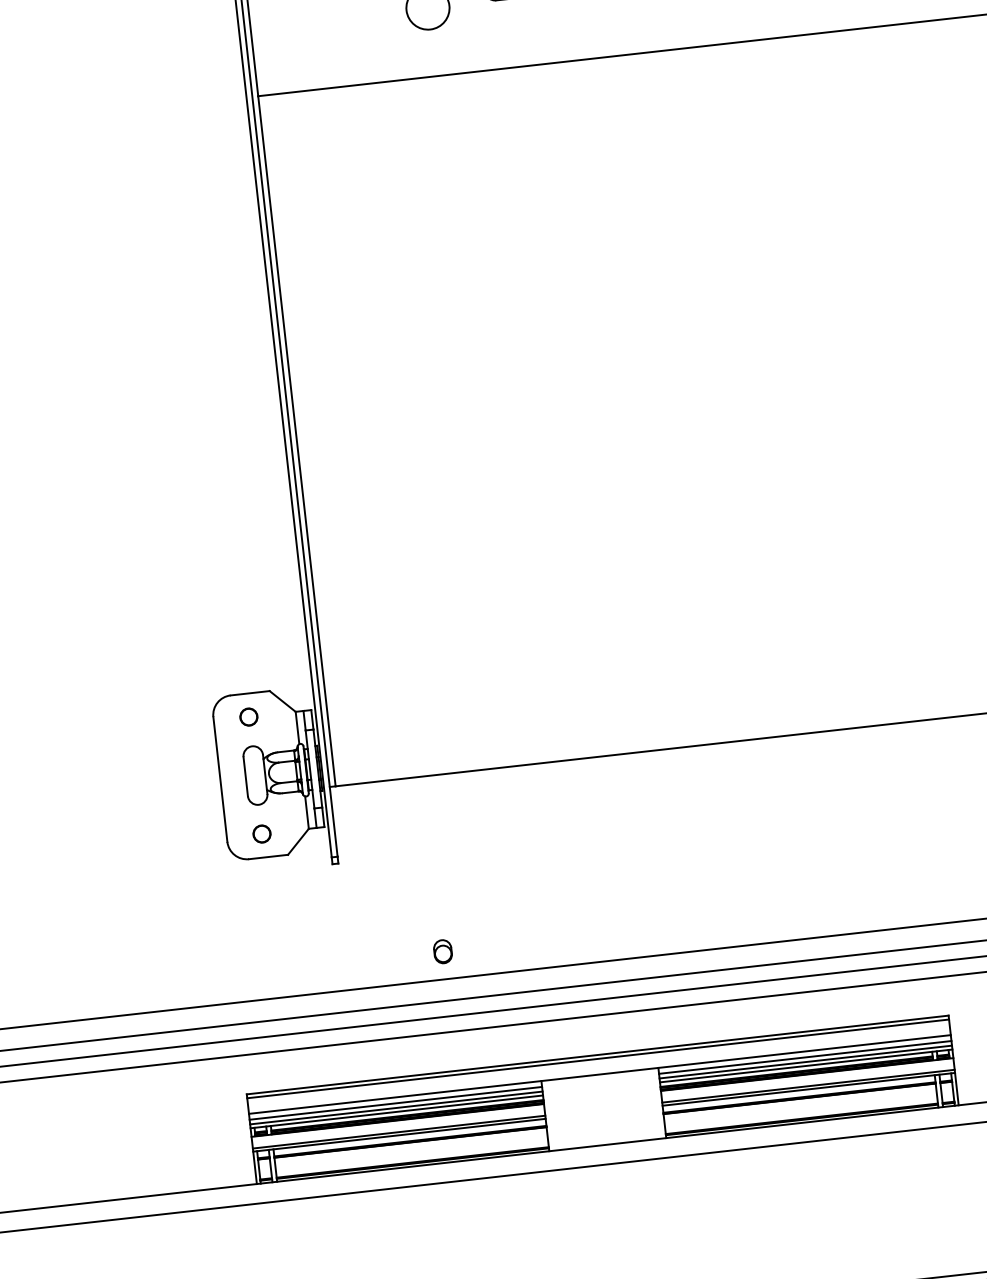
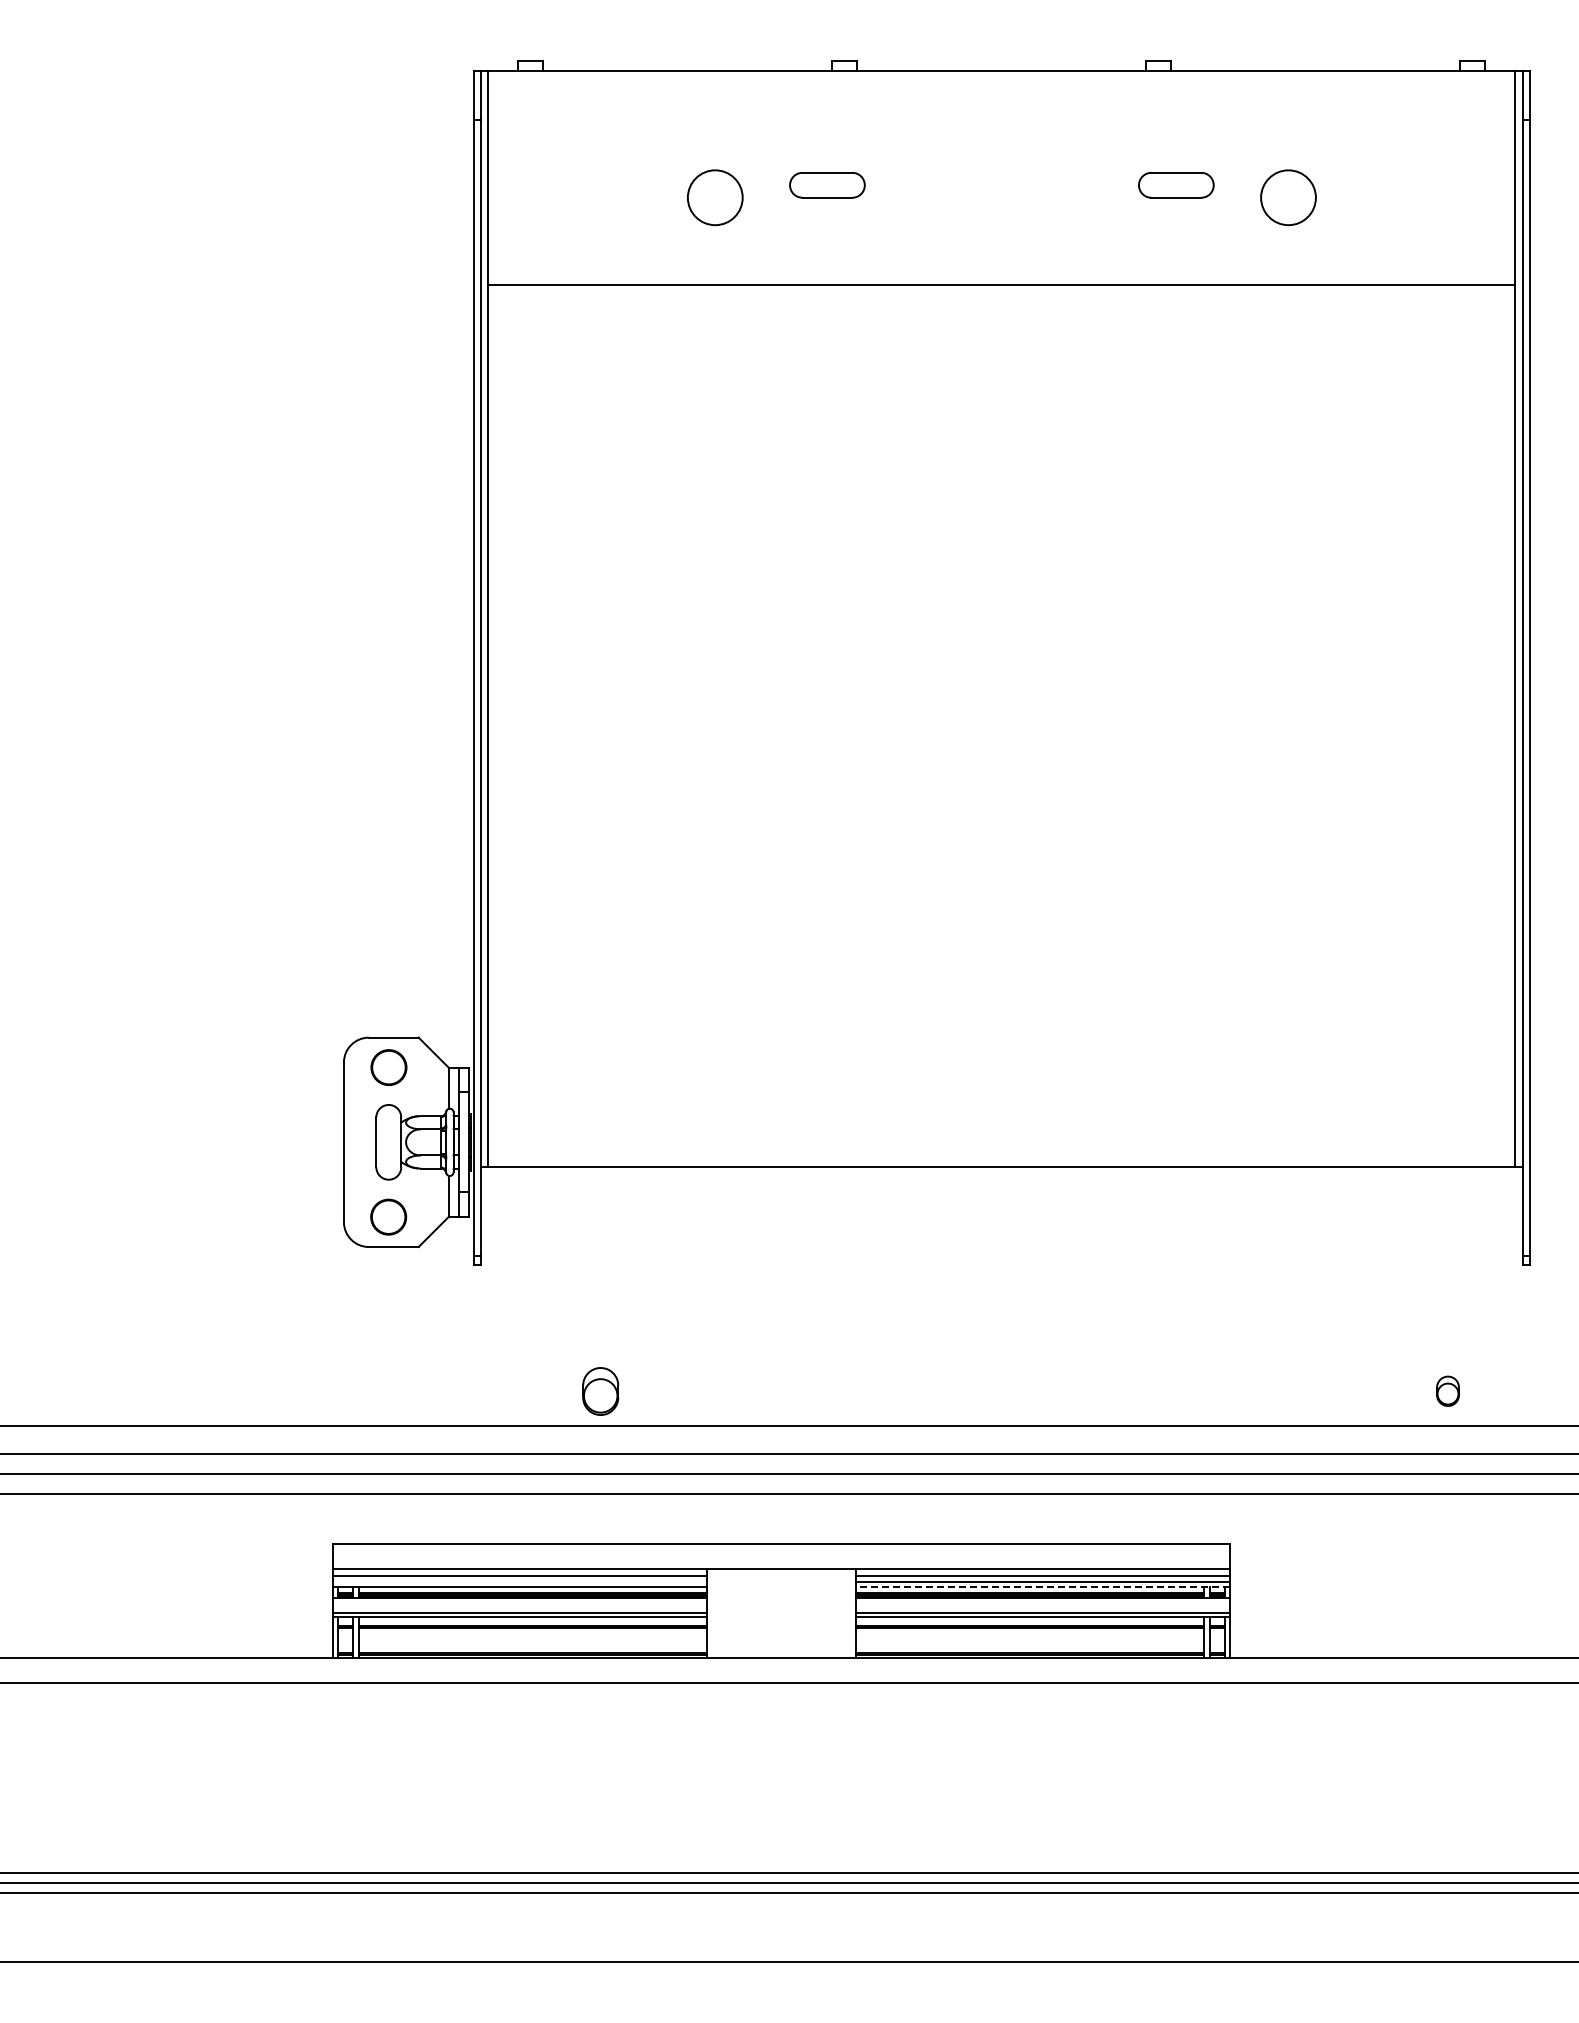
part: (248, 717) -> (388, 1067), size x1.6
circle: (261, 833) -> (388, 1216), size x1.6
part: (442, 951) -> (600, 1390), size x1.6
line: (597, 1058) -> (780, 1548), removed
line: (806, 1065) -> (1043, 1586), solid -> dashed
line: (396, 1107) -> (519, 1581), removed

